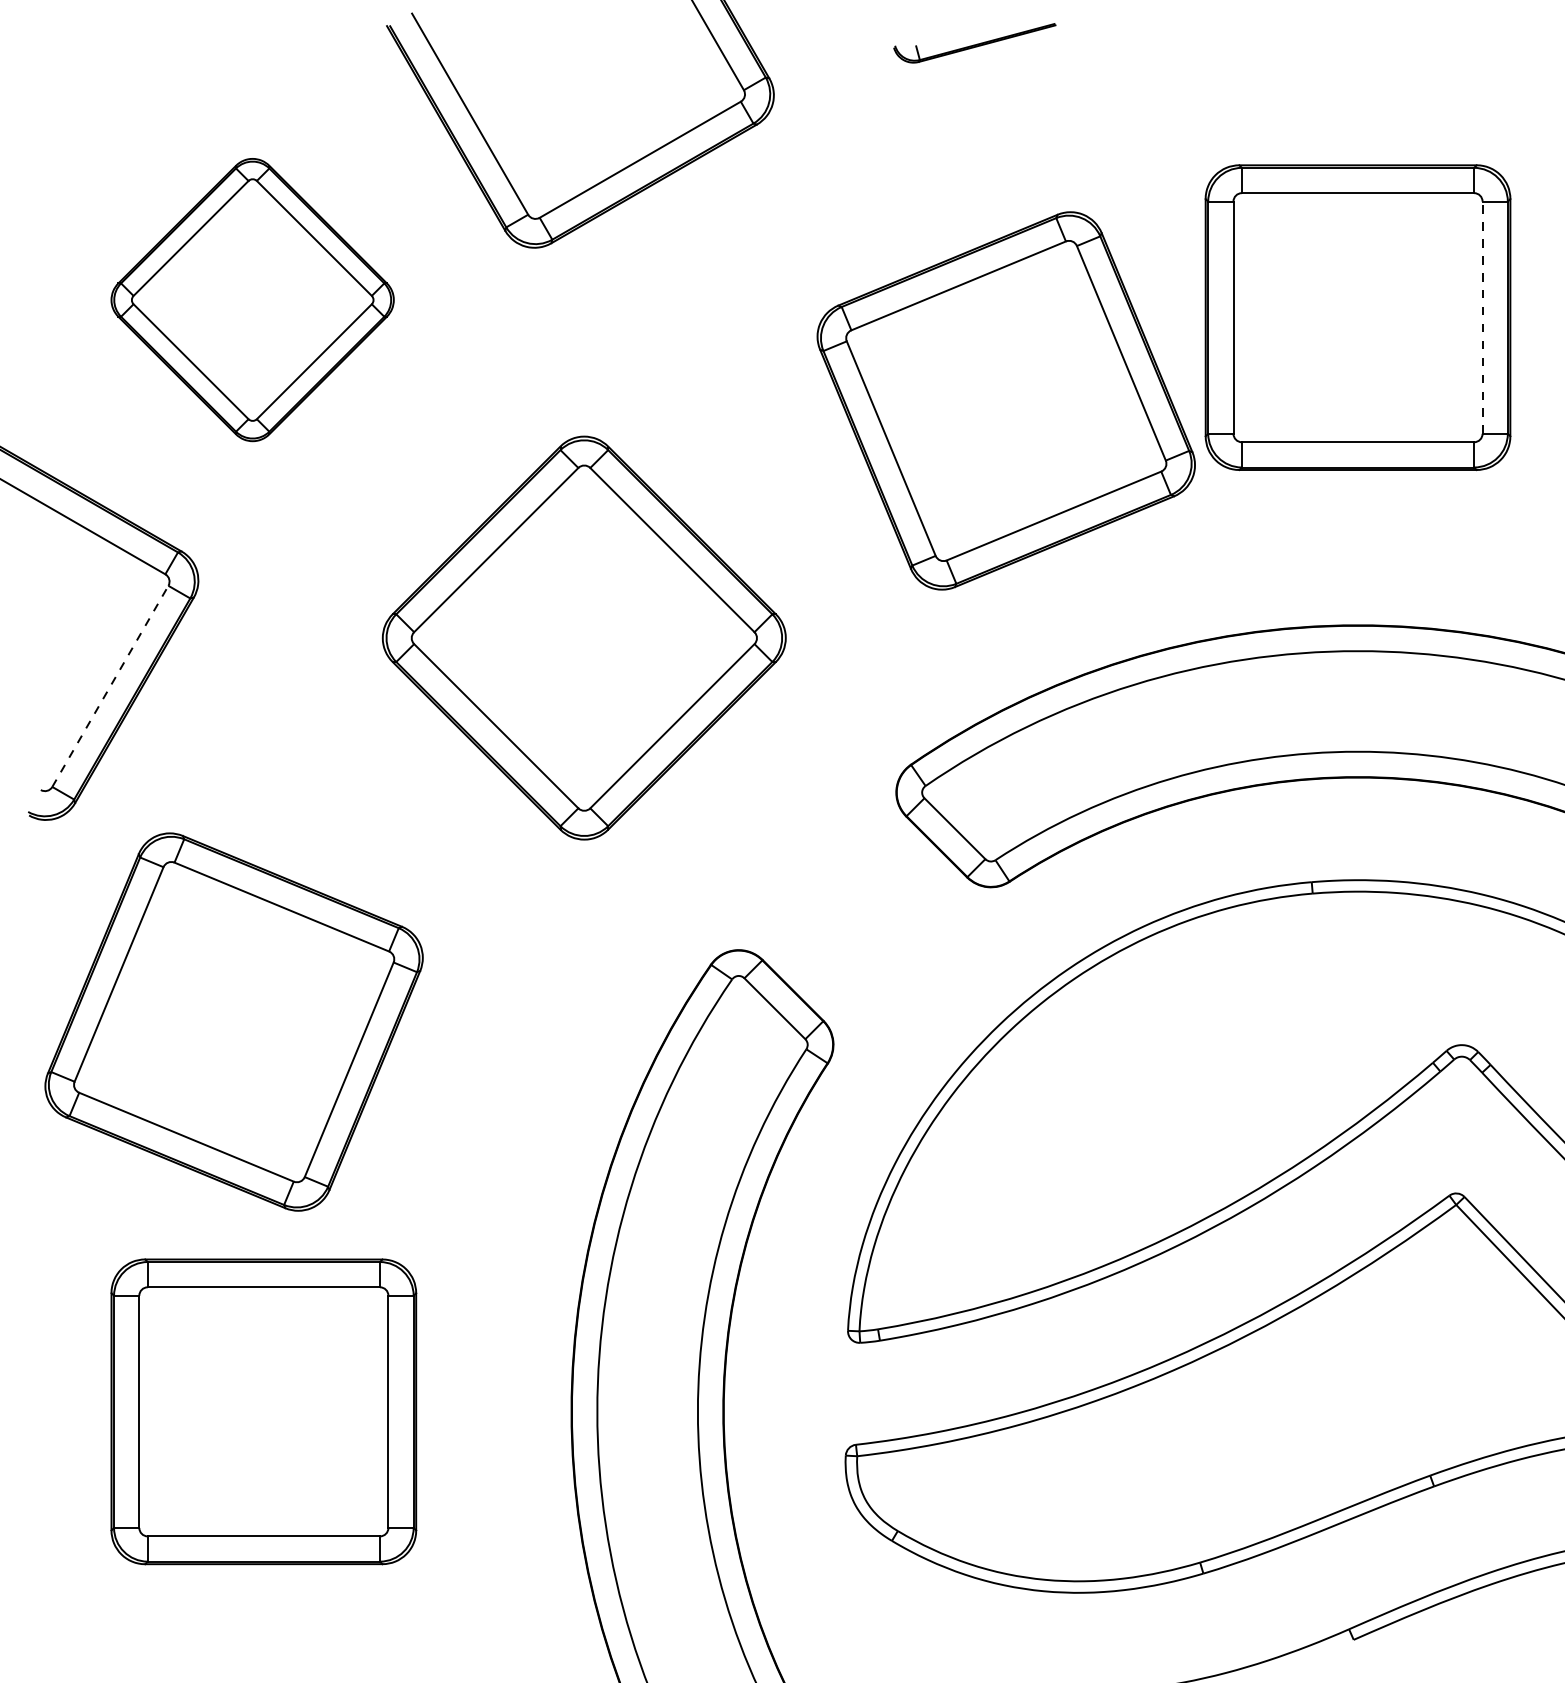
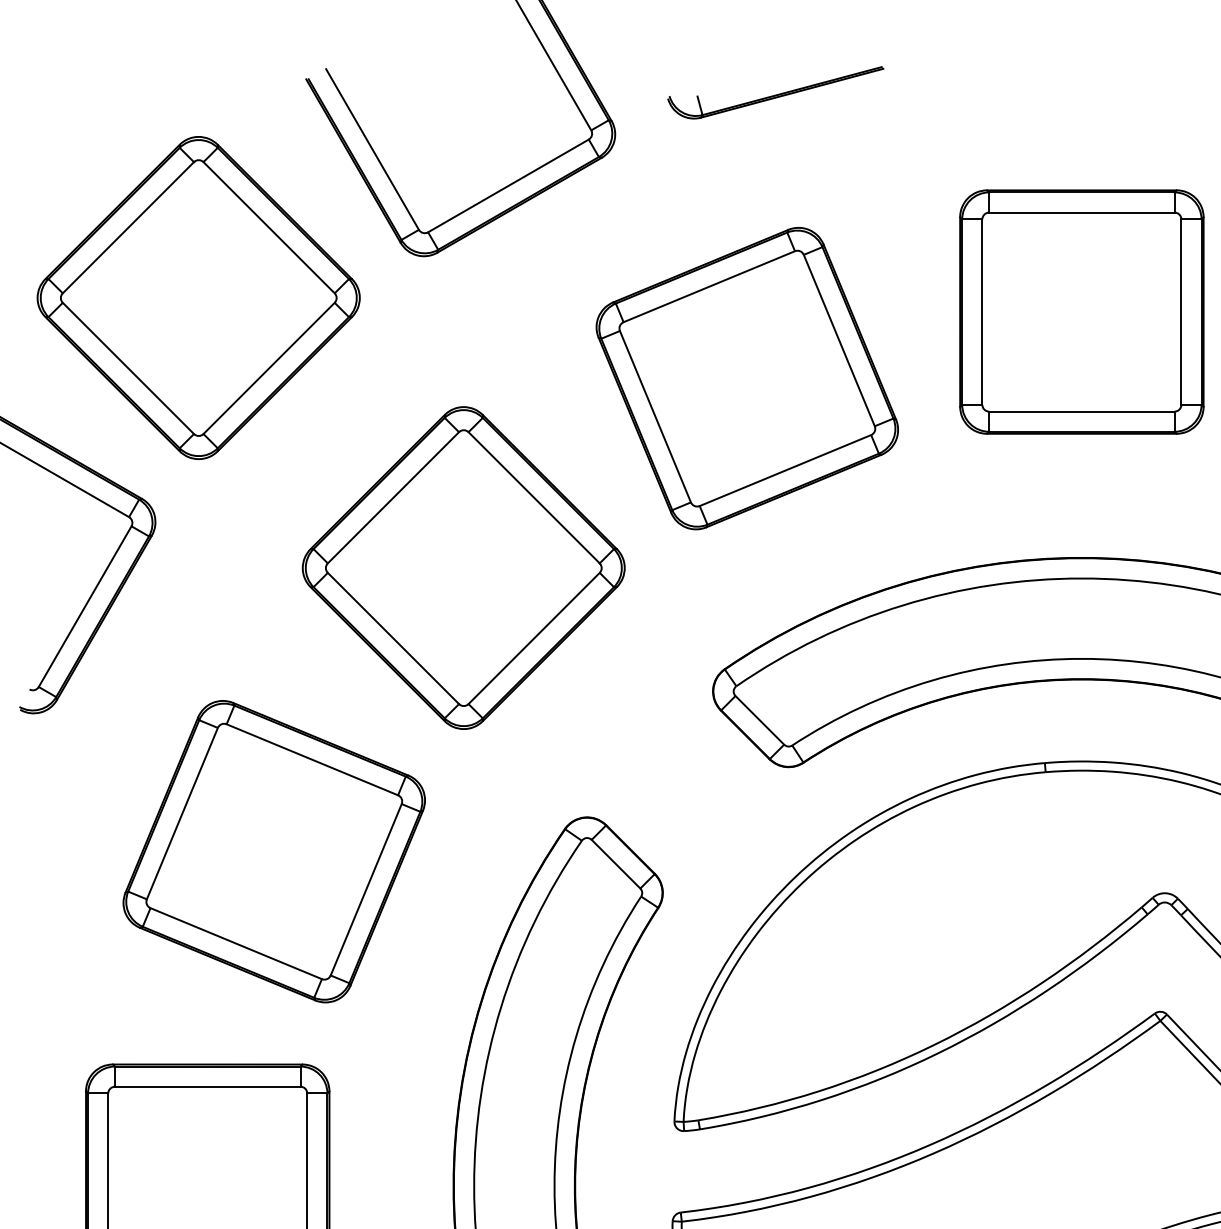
part: (974, 43) -> (775, 93), size x1.67
part: (252, 299) -> (198, 297), size x1.43
line: (1482, 317) -> (1181, 311), dashed -> solid
part: (1005, 400) -> (746, 378), moved
line: (110, 685) -> (85, 605), dashed -> solid
part: (233, 1021) -> (273, 851), moved

